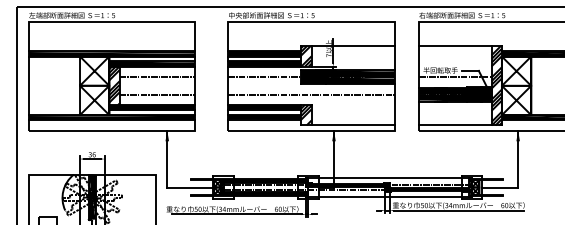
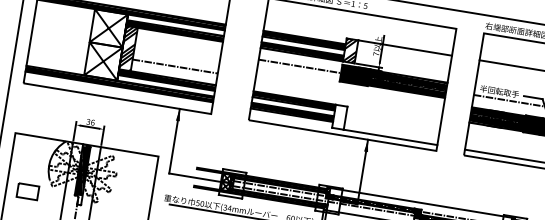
line: (157, 76) -> (178, 46), removed
line: (311, 94) -> (349, 94), removed
hatch: (306, 114) -> (339, 116), removed

